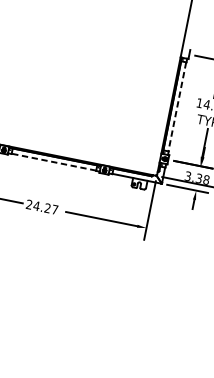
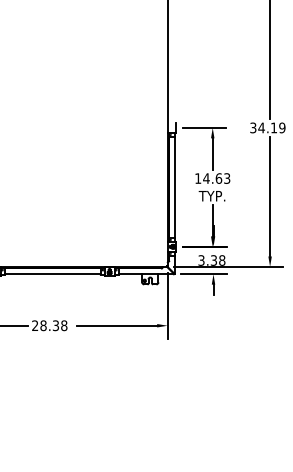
line: (177, 106) -> (174, 187), dashed -> solid
line: (53, 162) -> (52, 274), dashed -> solid
text: (45, 207) -> (53, 325), 24.27 -> 28.38

